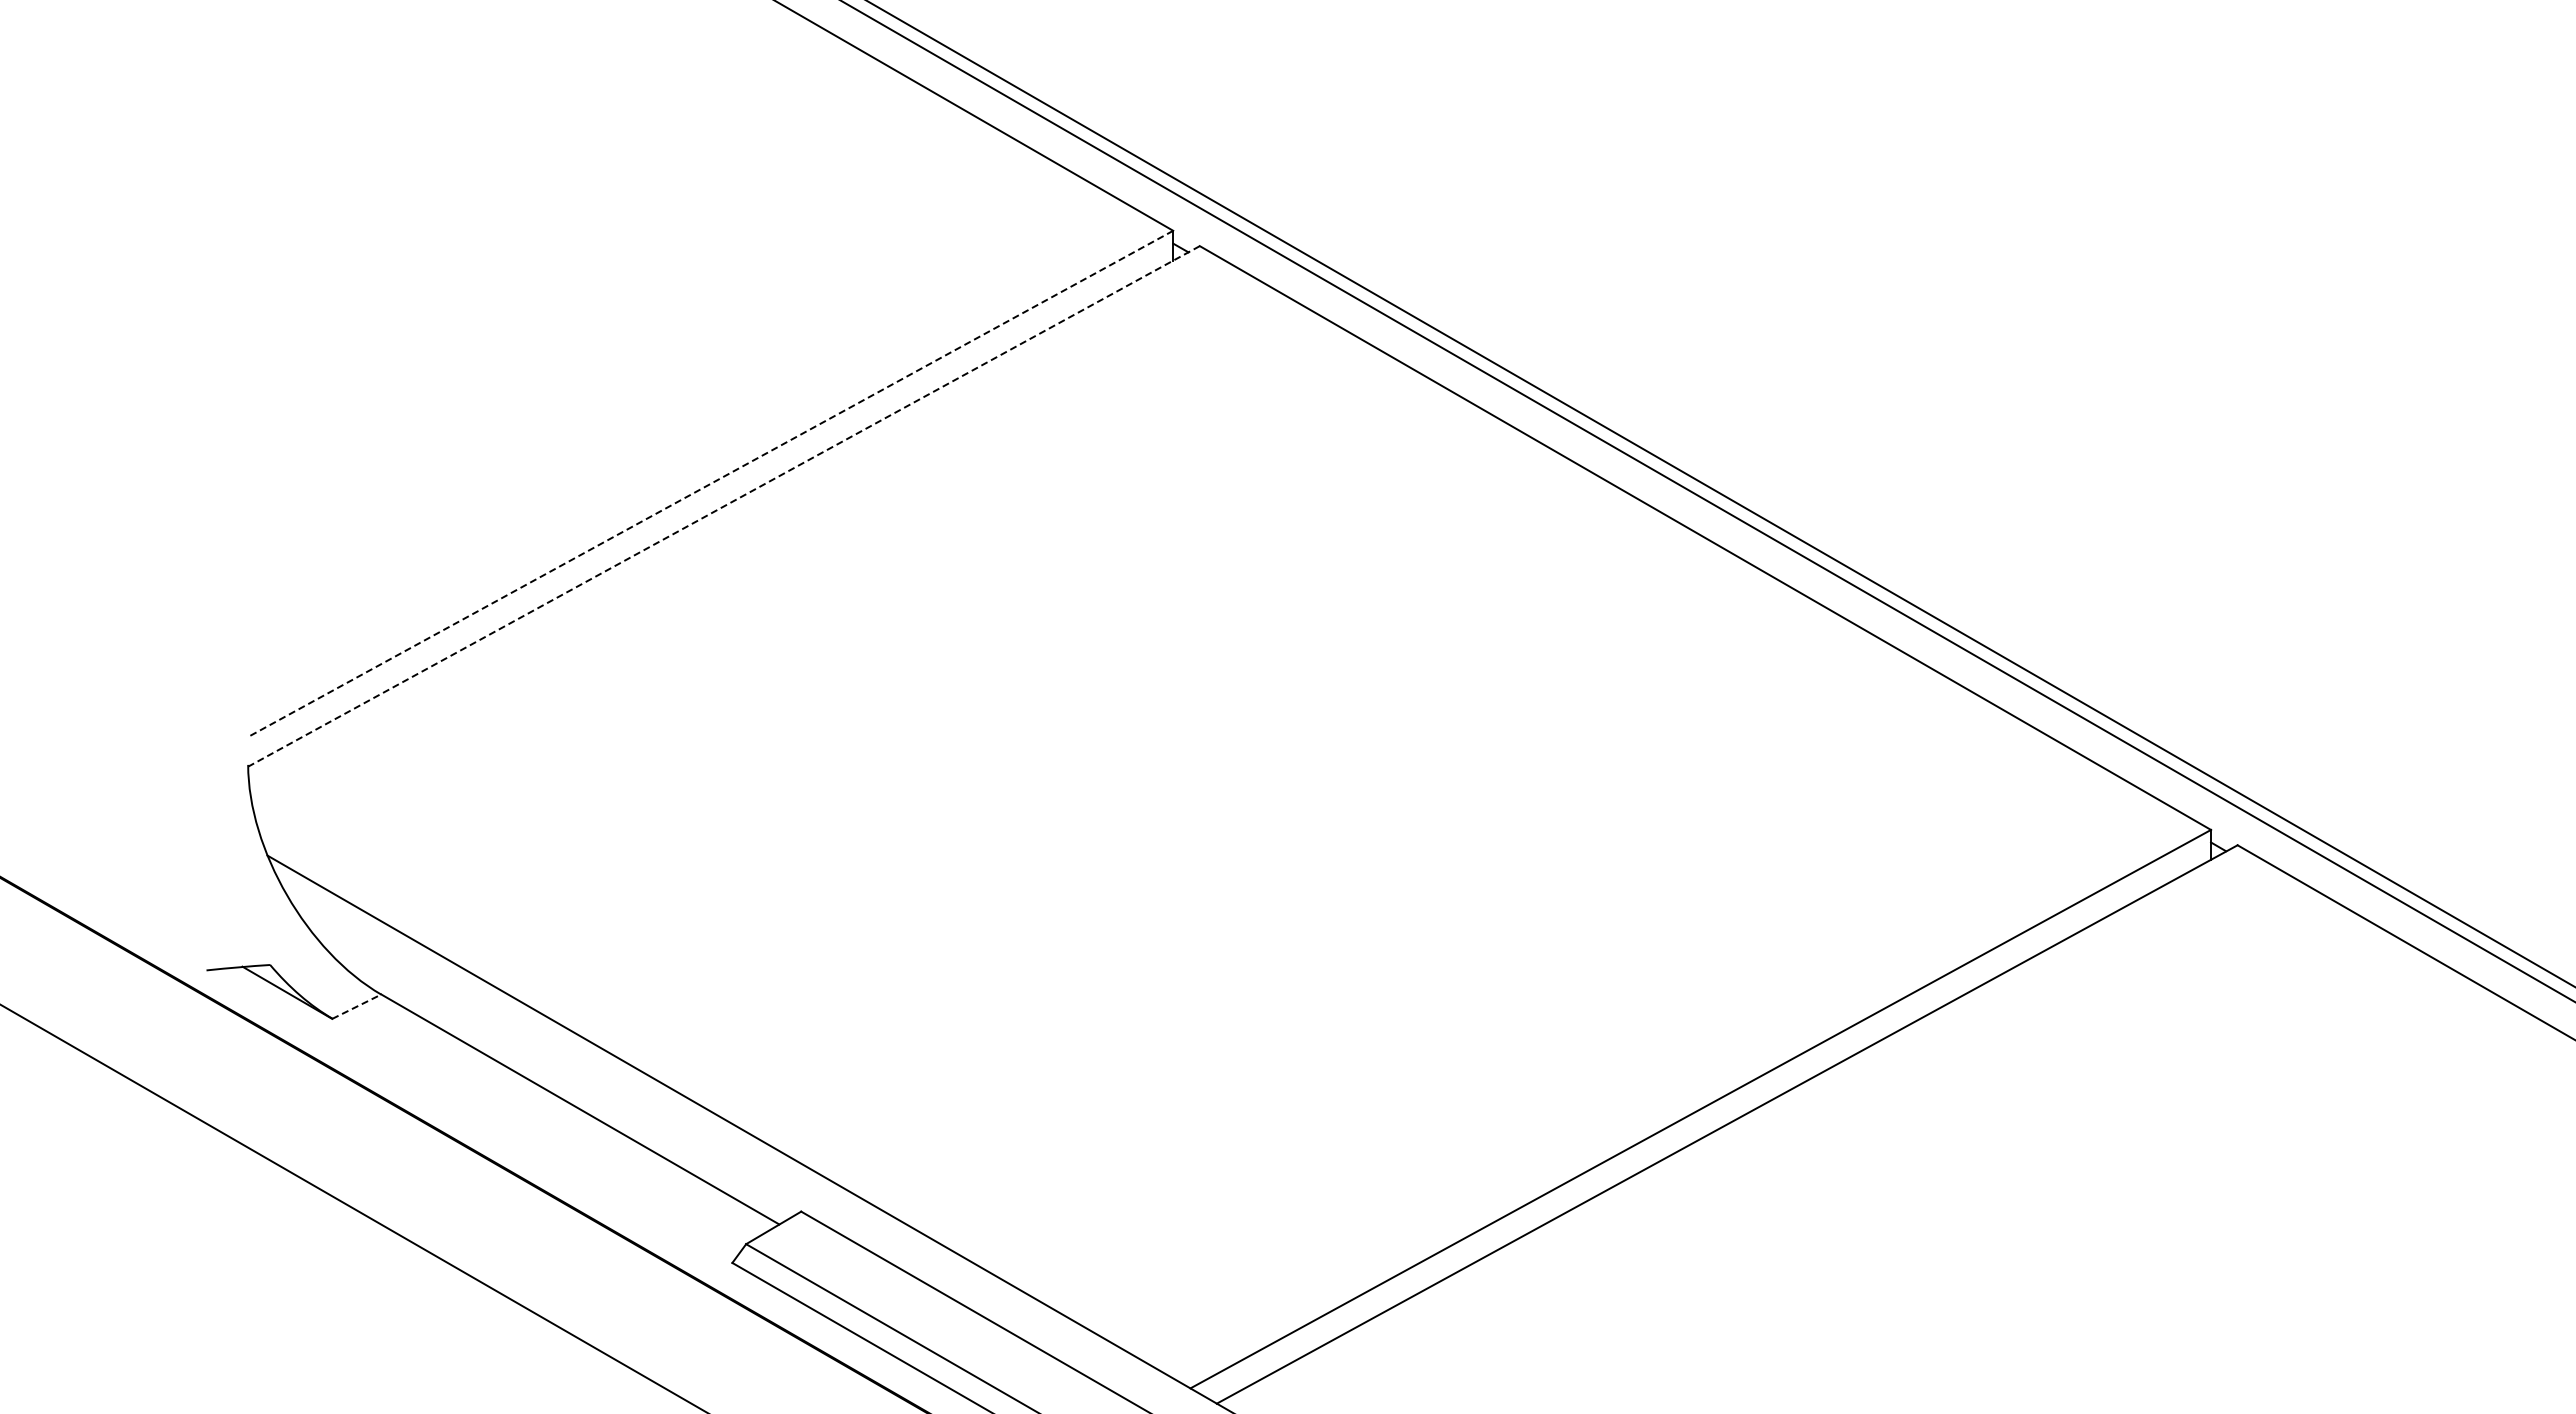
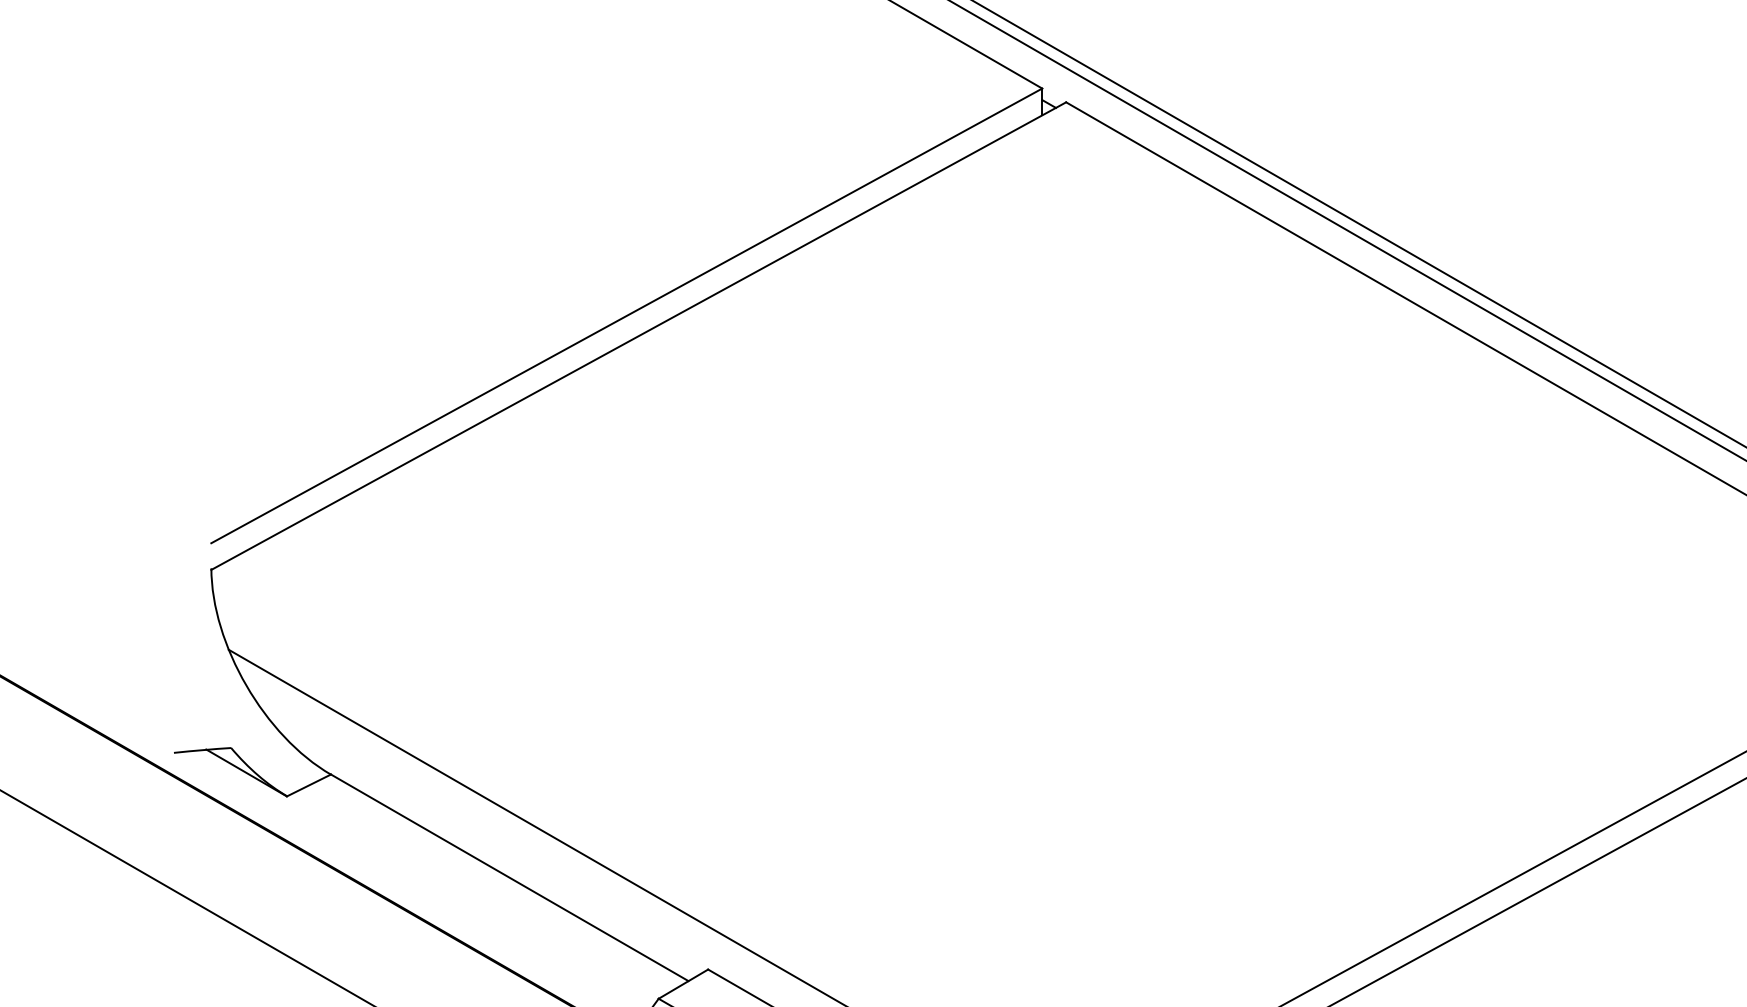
line: (710, 484) -> (626, 316), dashed -> solid
line: (723, 506) -> (638, 336), dashed -> solid
line: (357, 1006) -> (309, 785), dashed -> solid

